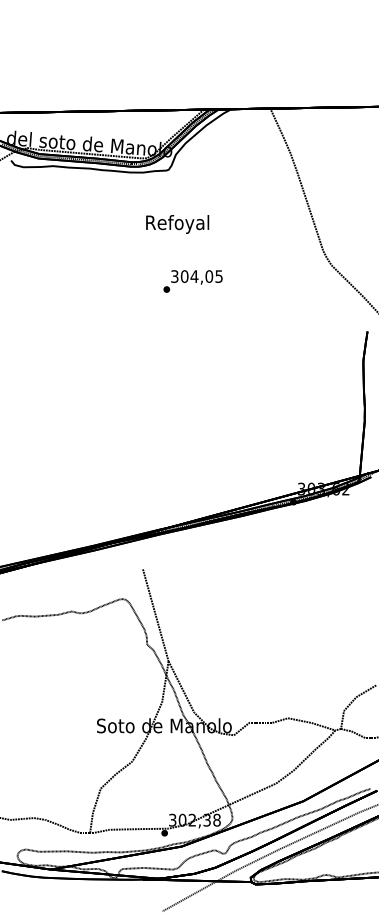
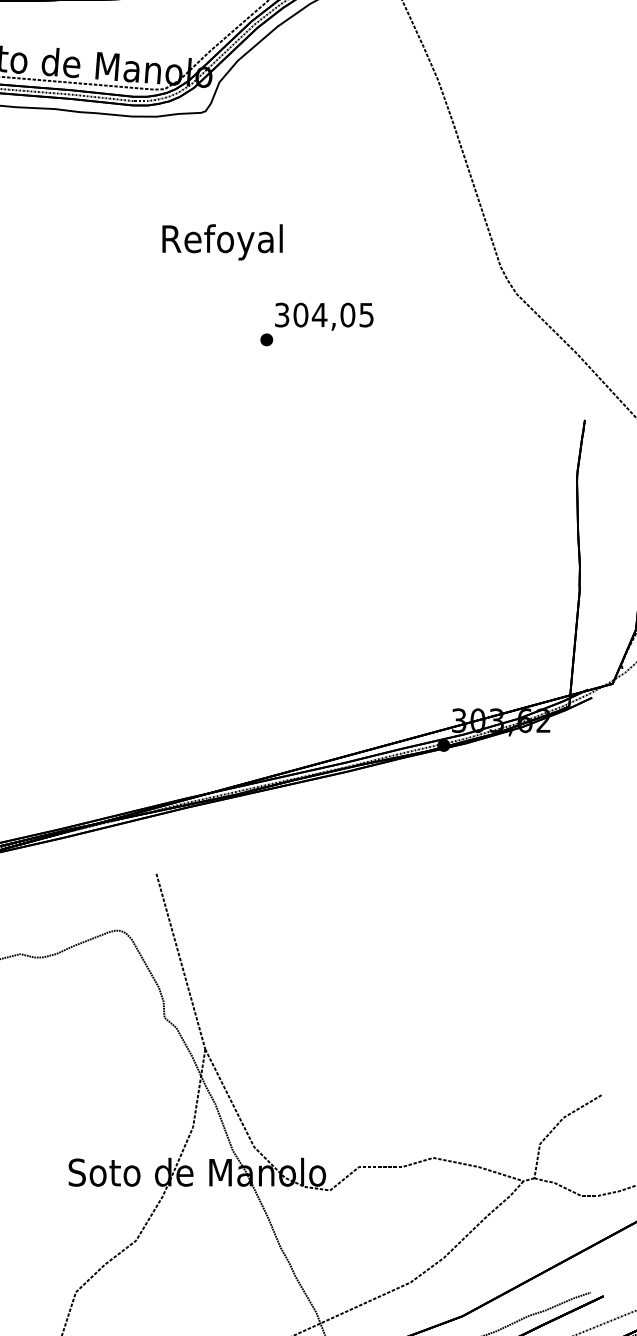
text: (177, 224) -> (222, 242), moved
text: (192, 281) -> (315, 324), moved

